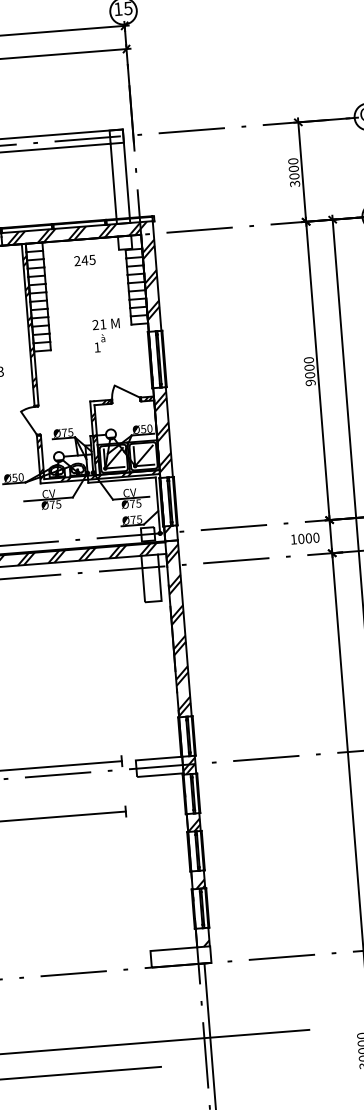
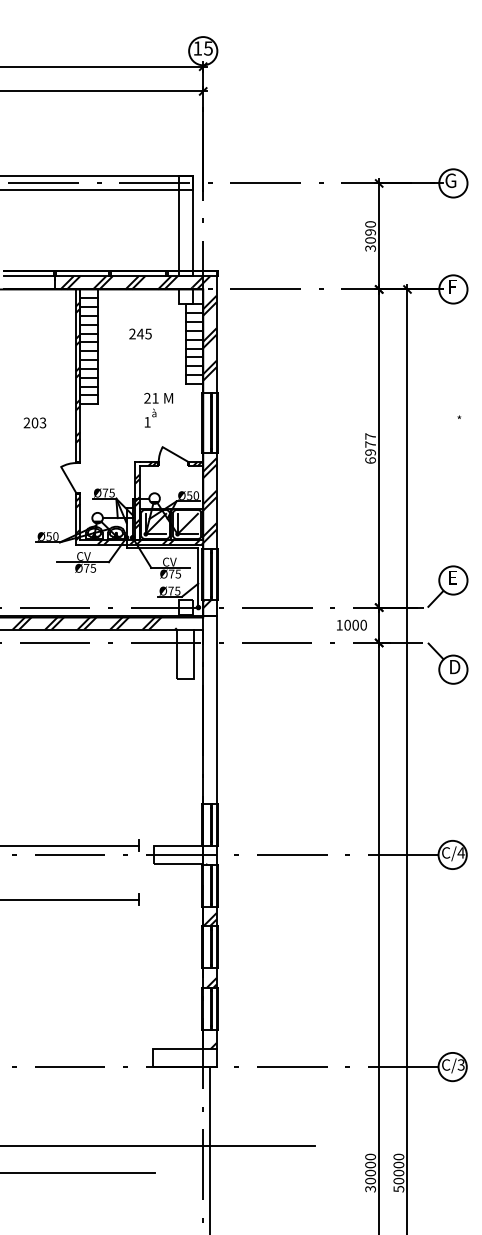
text: (293, 169) -> (370, 232), 3000 -> 3090
text: (84, 259) -> (140, 333), moved
text: (106, 334) -> (158, 409), moved
text: (309, 371) -> (370, 448), 9000 -> 6977
hatch: (149, 548) -> (185, 622), removed
hatch: (178, 630) -> (209, 711), removed
hatch: (188, 765) -> (209, 855), removed

